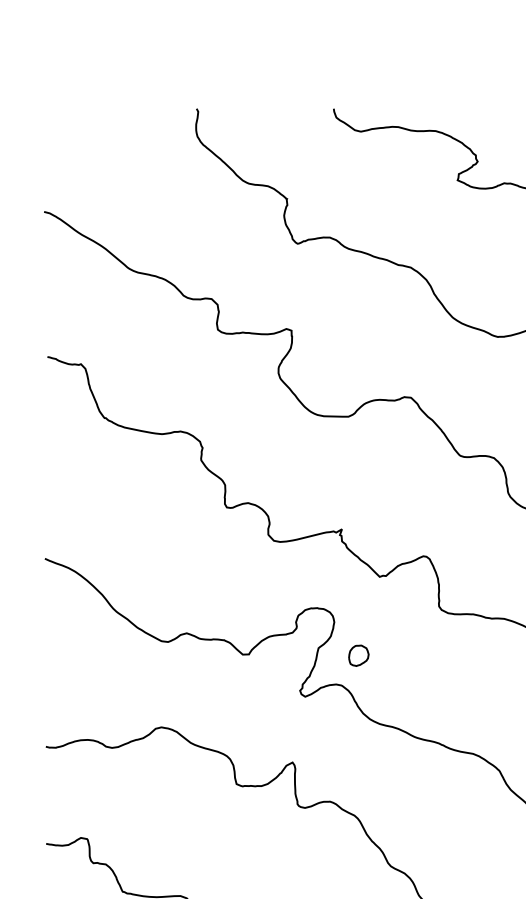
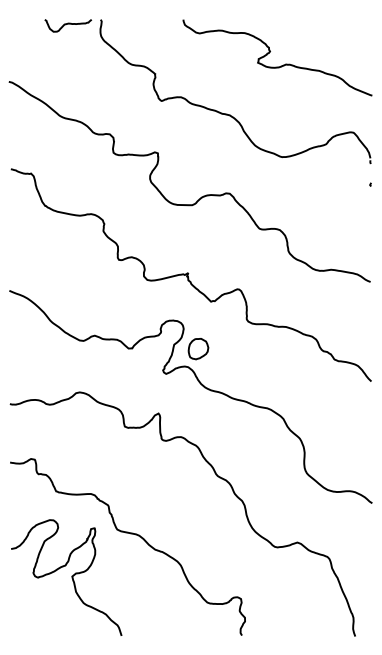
curve: (143, 116) -> (68, 24), added
part: (358, 656) -> (198, 349), size x1.67

